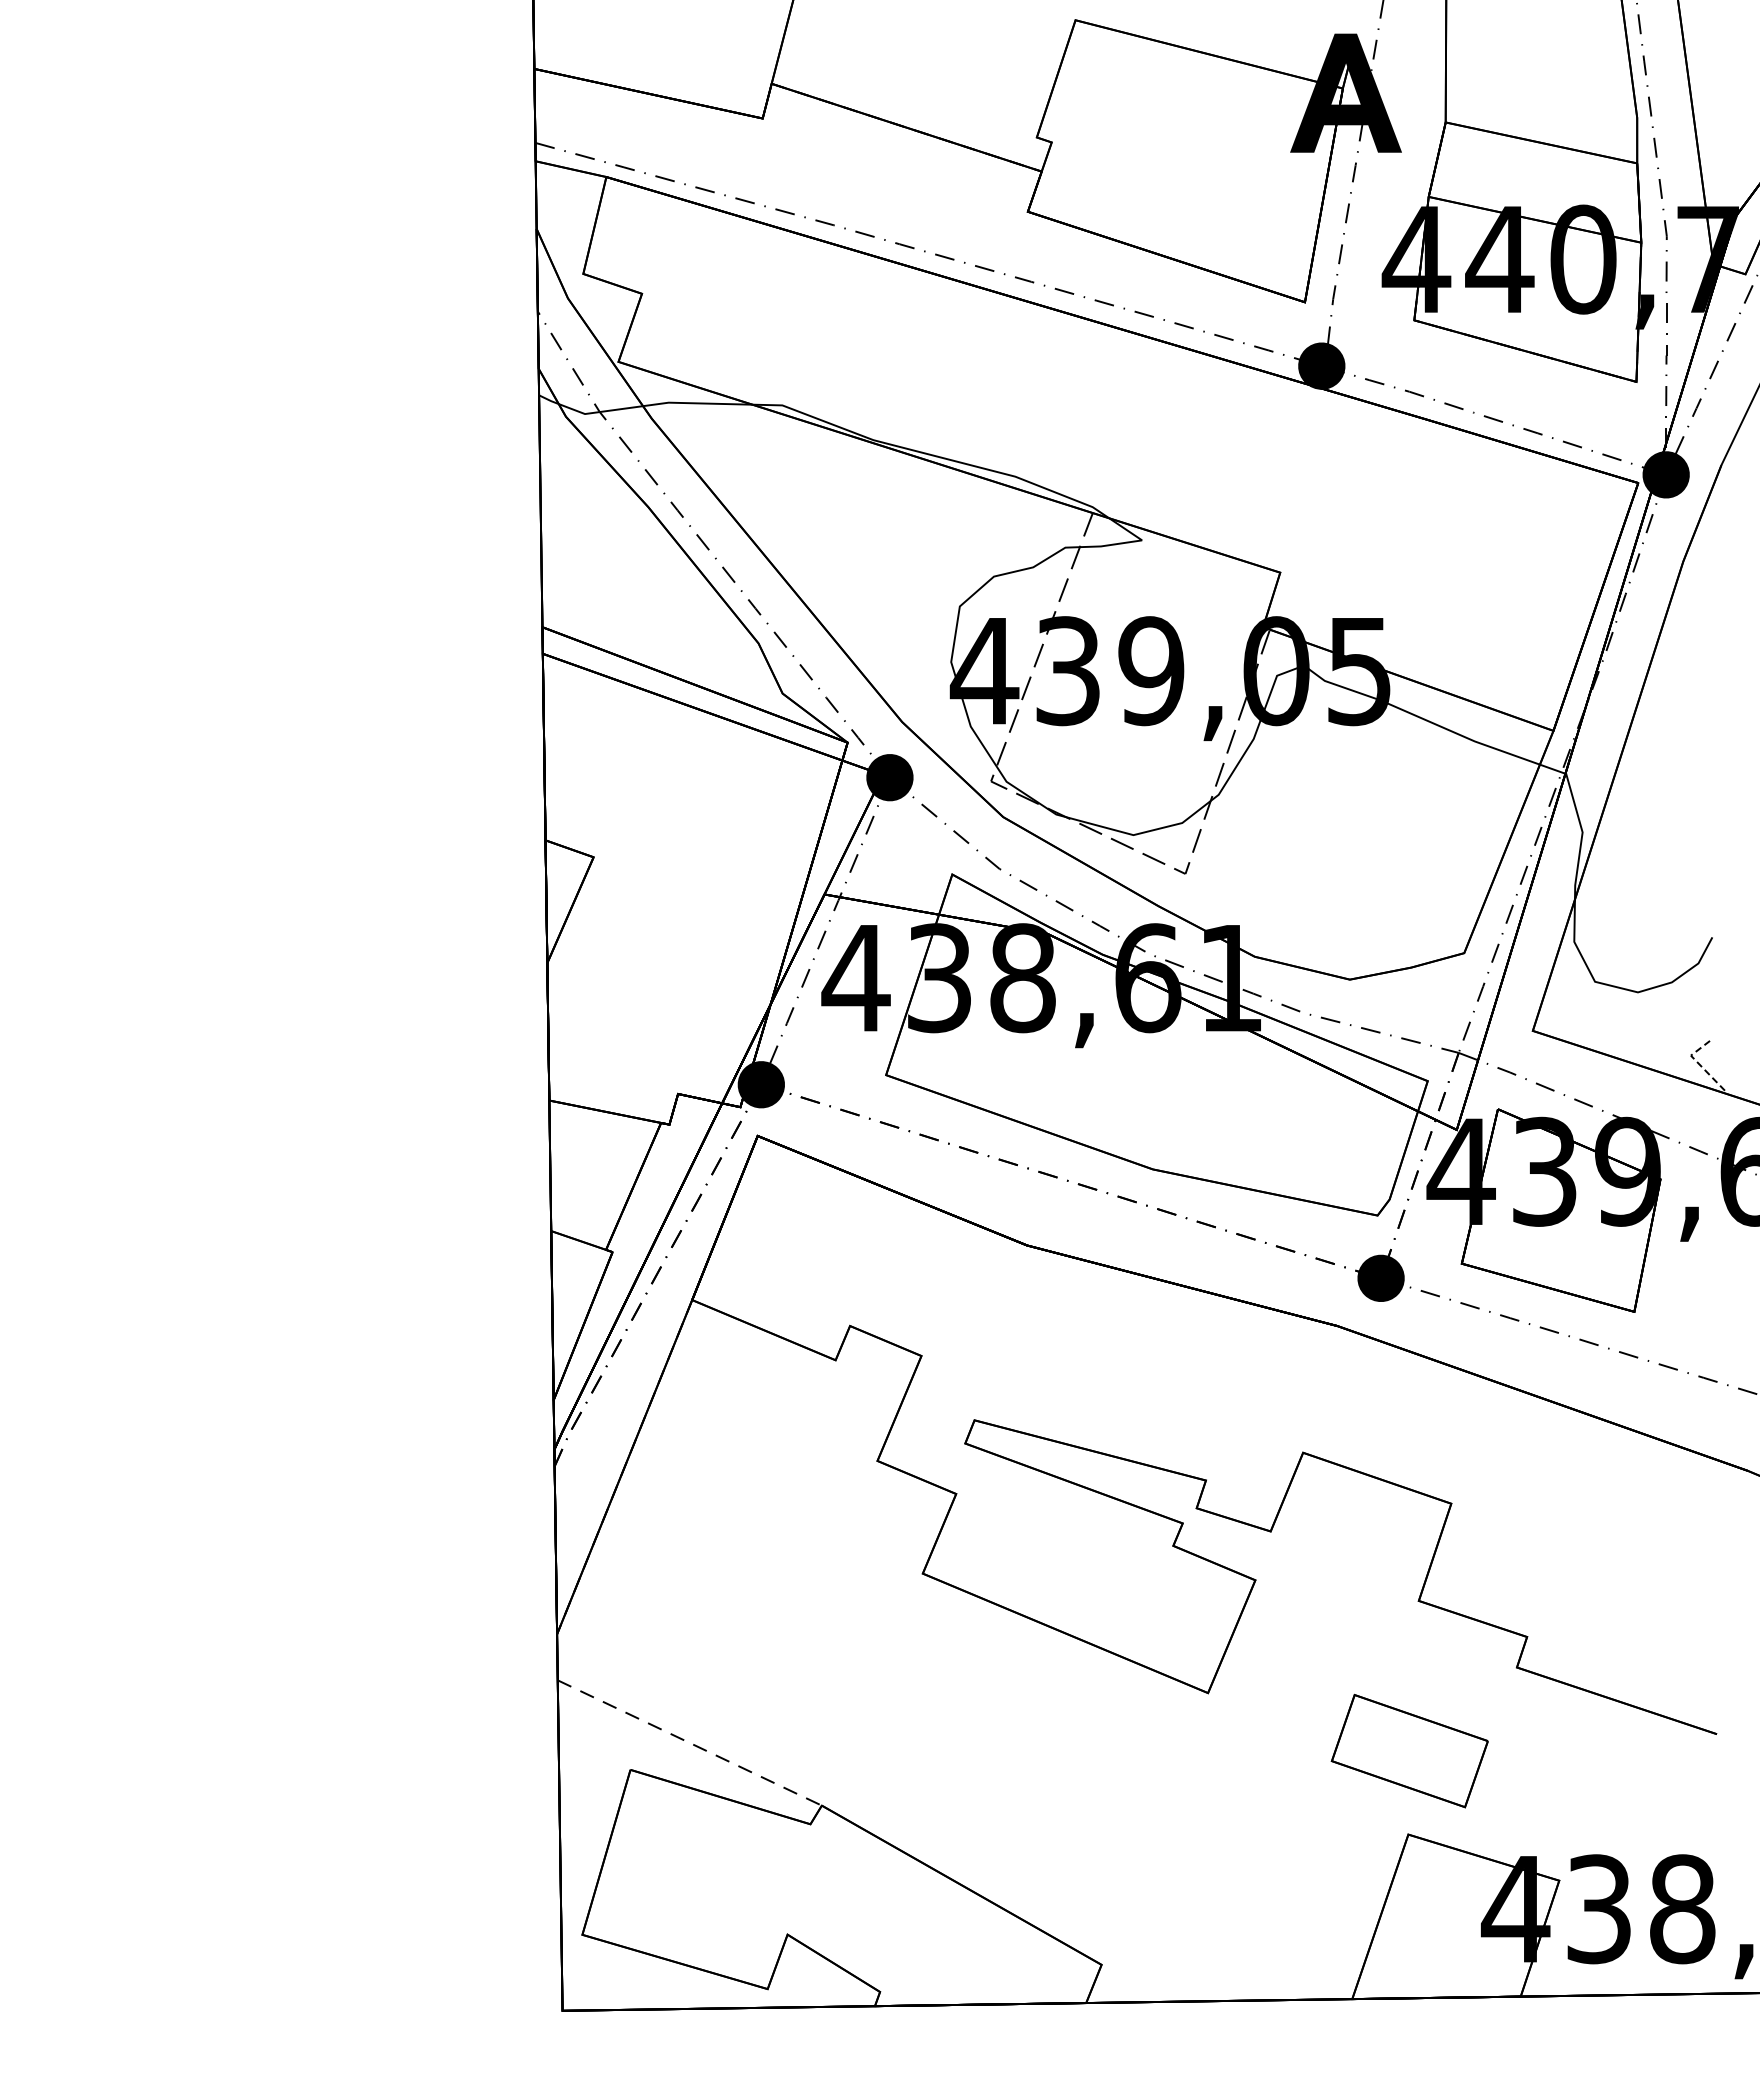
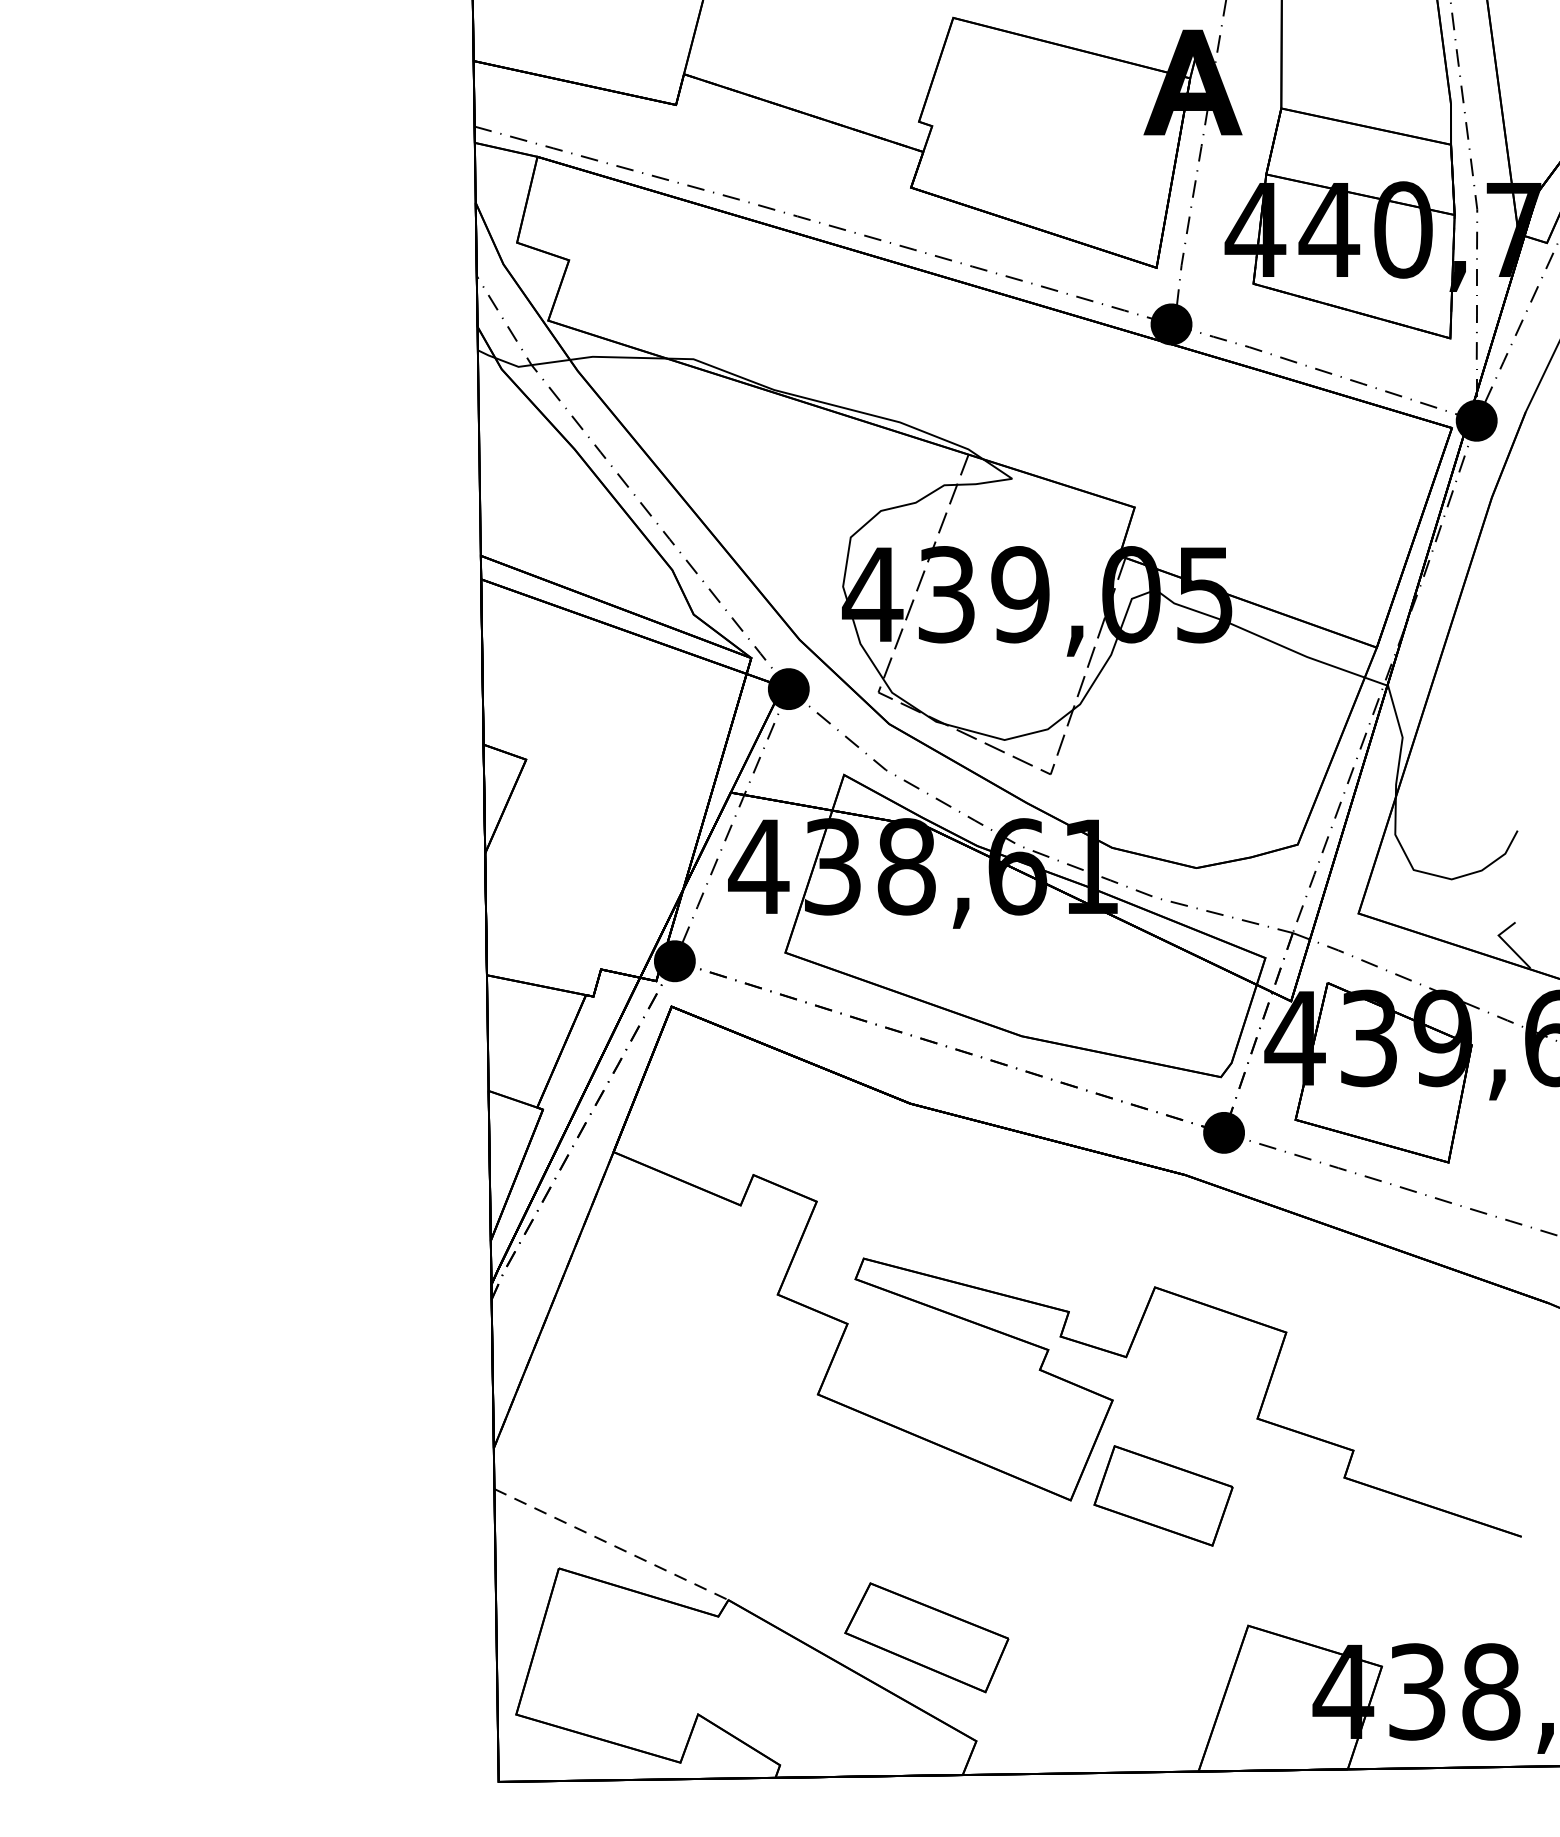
line: (1699, 1064) -> (1506, 943), dashed -> solid
part: (1409, 1750) -> (1163, 1495), moved
part: (1045, 1847) -> (926, 1637), added

